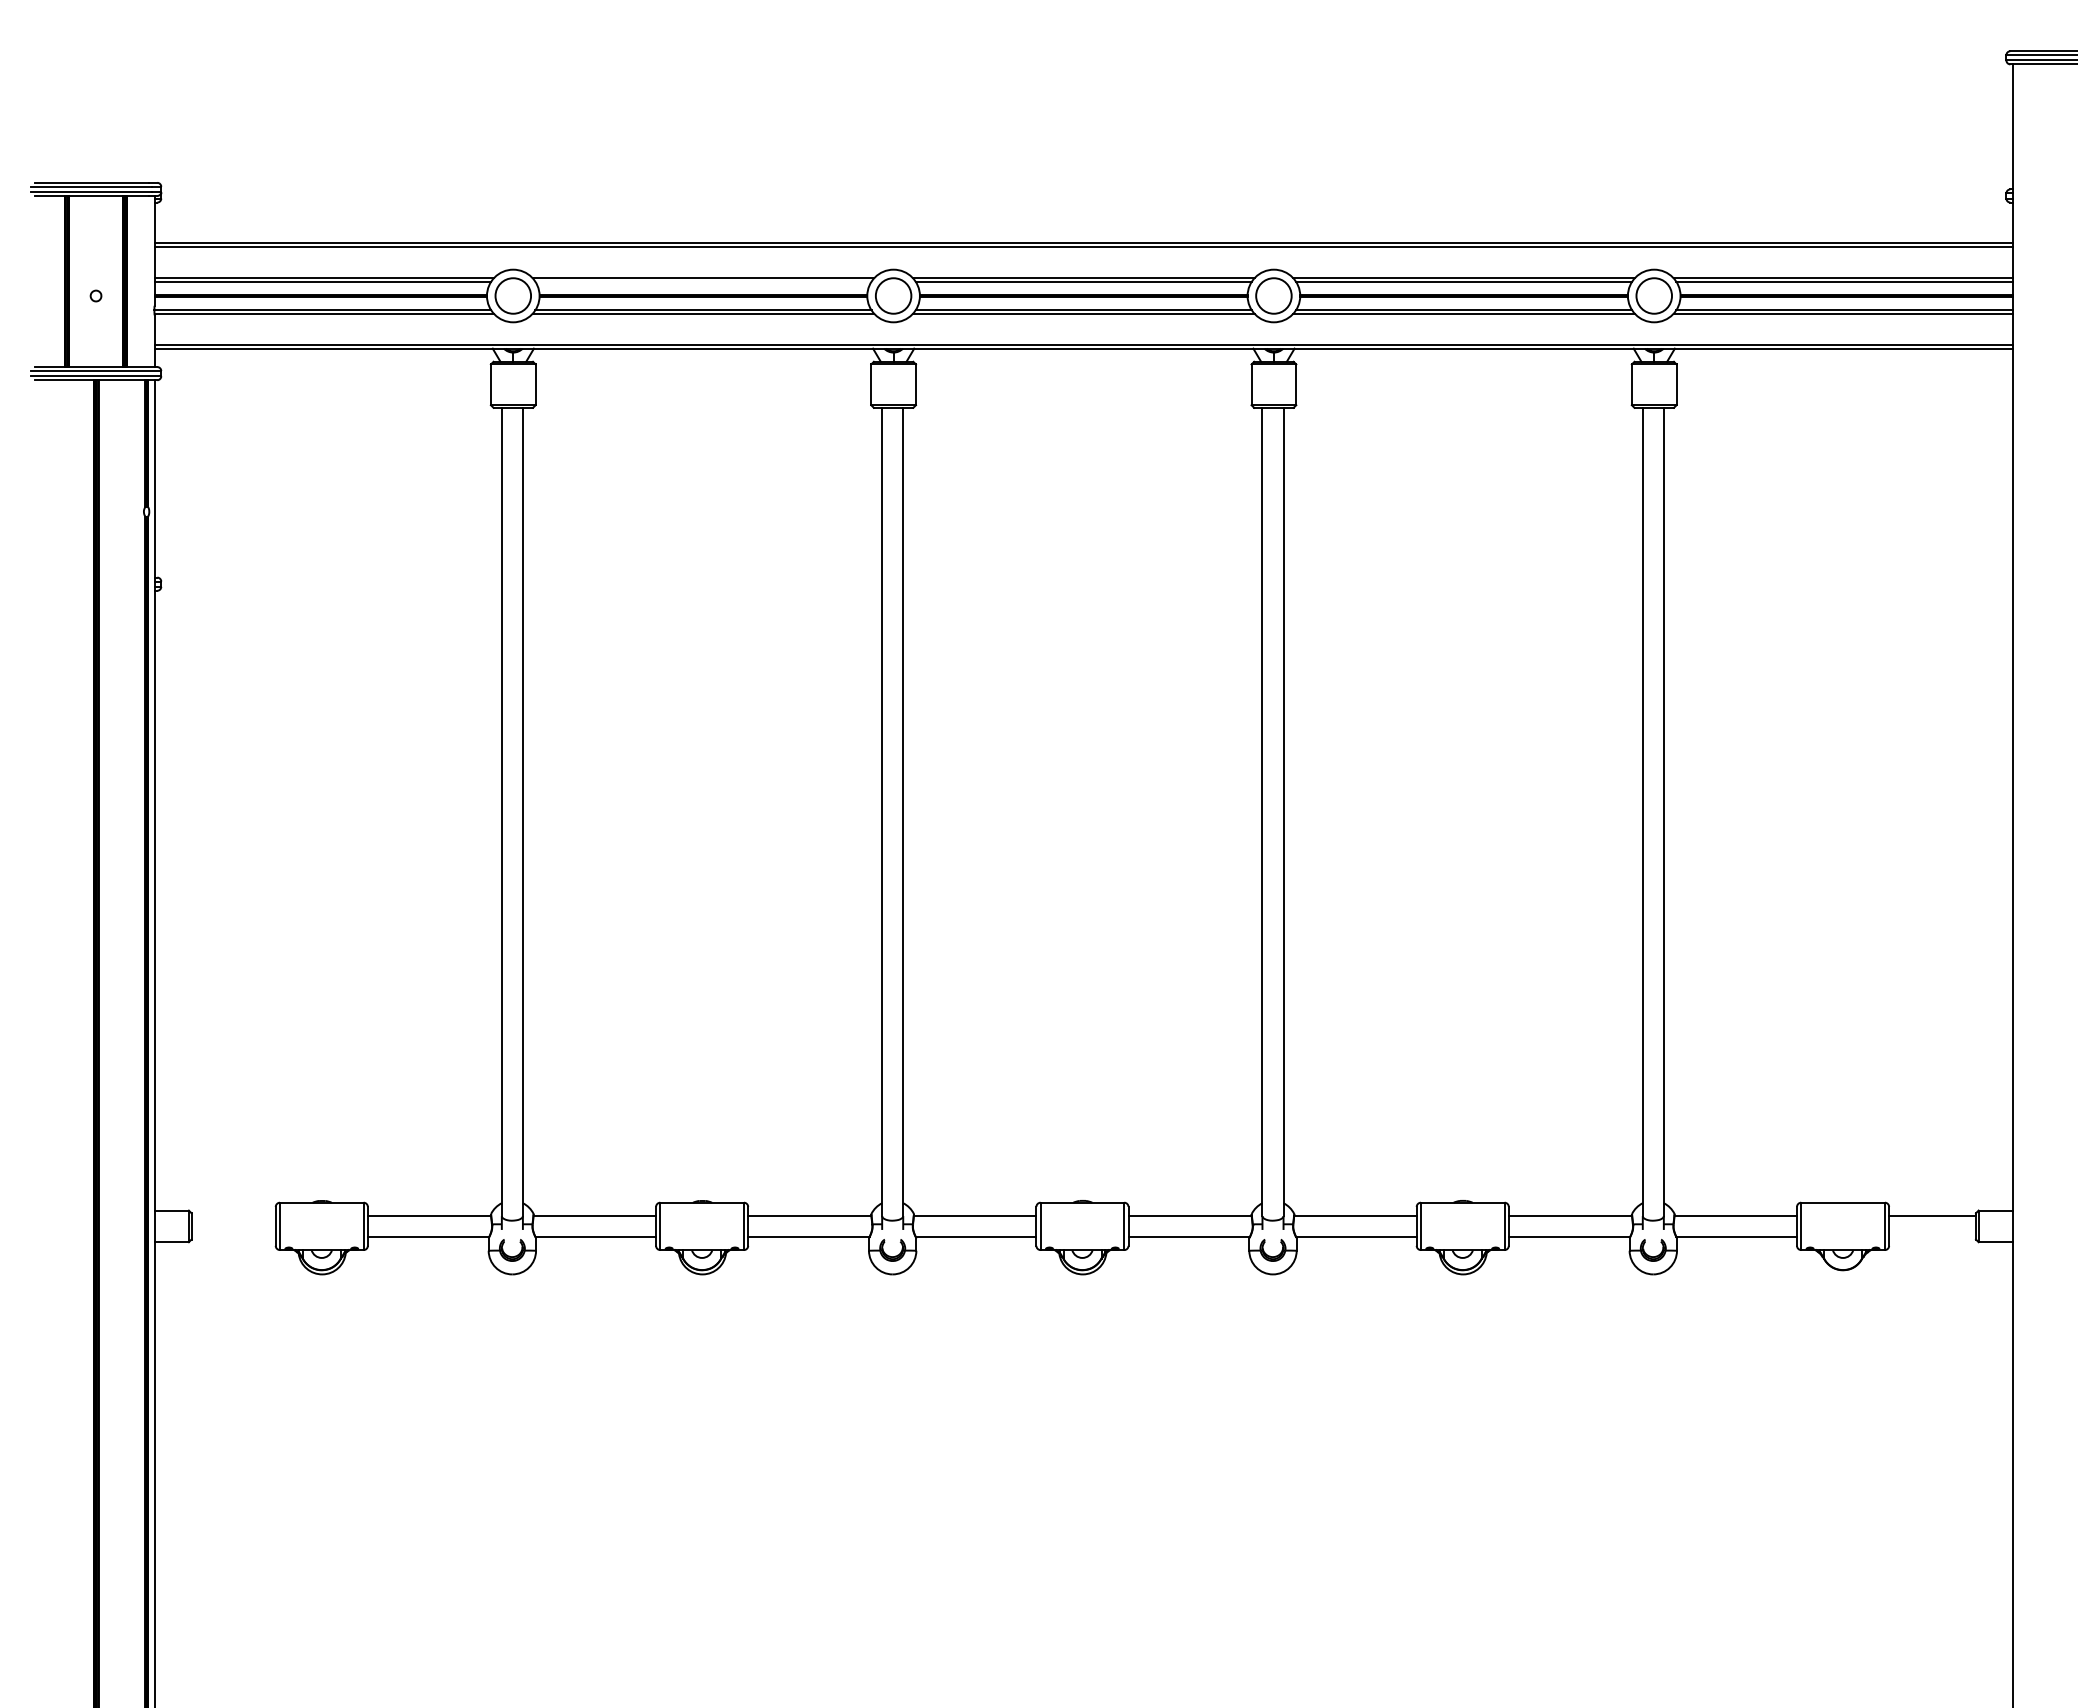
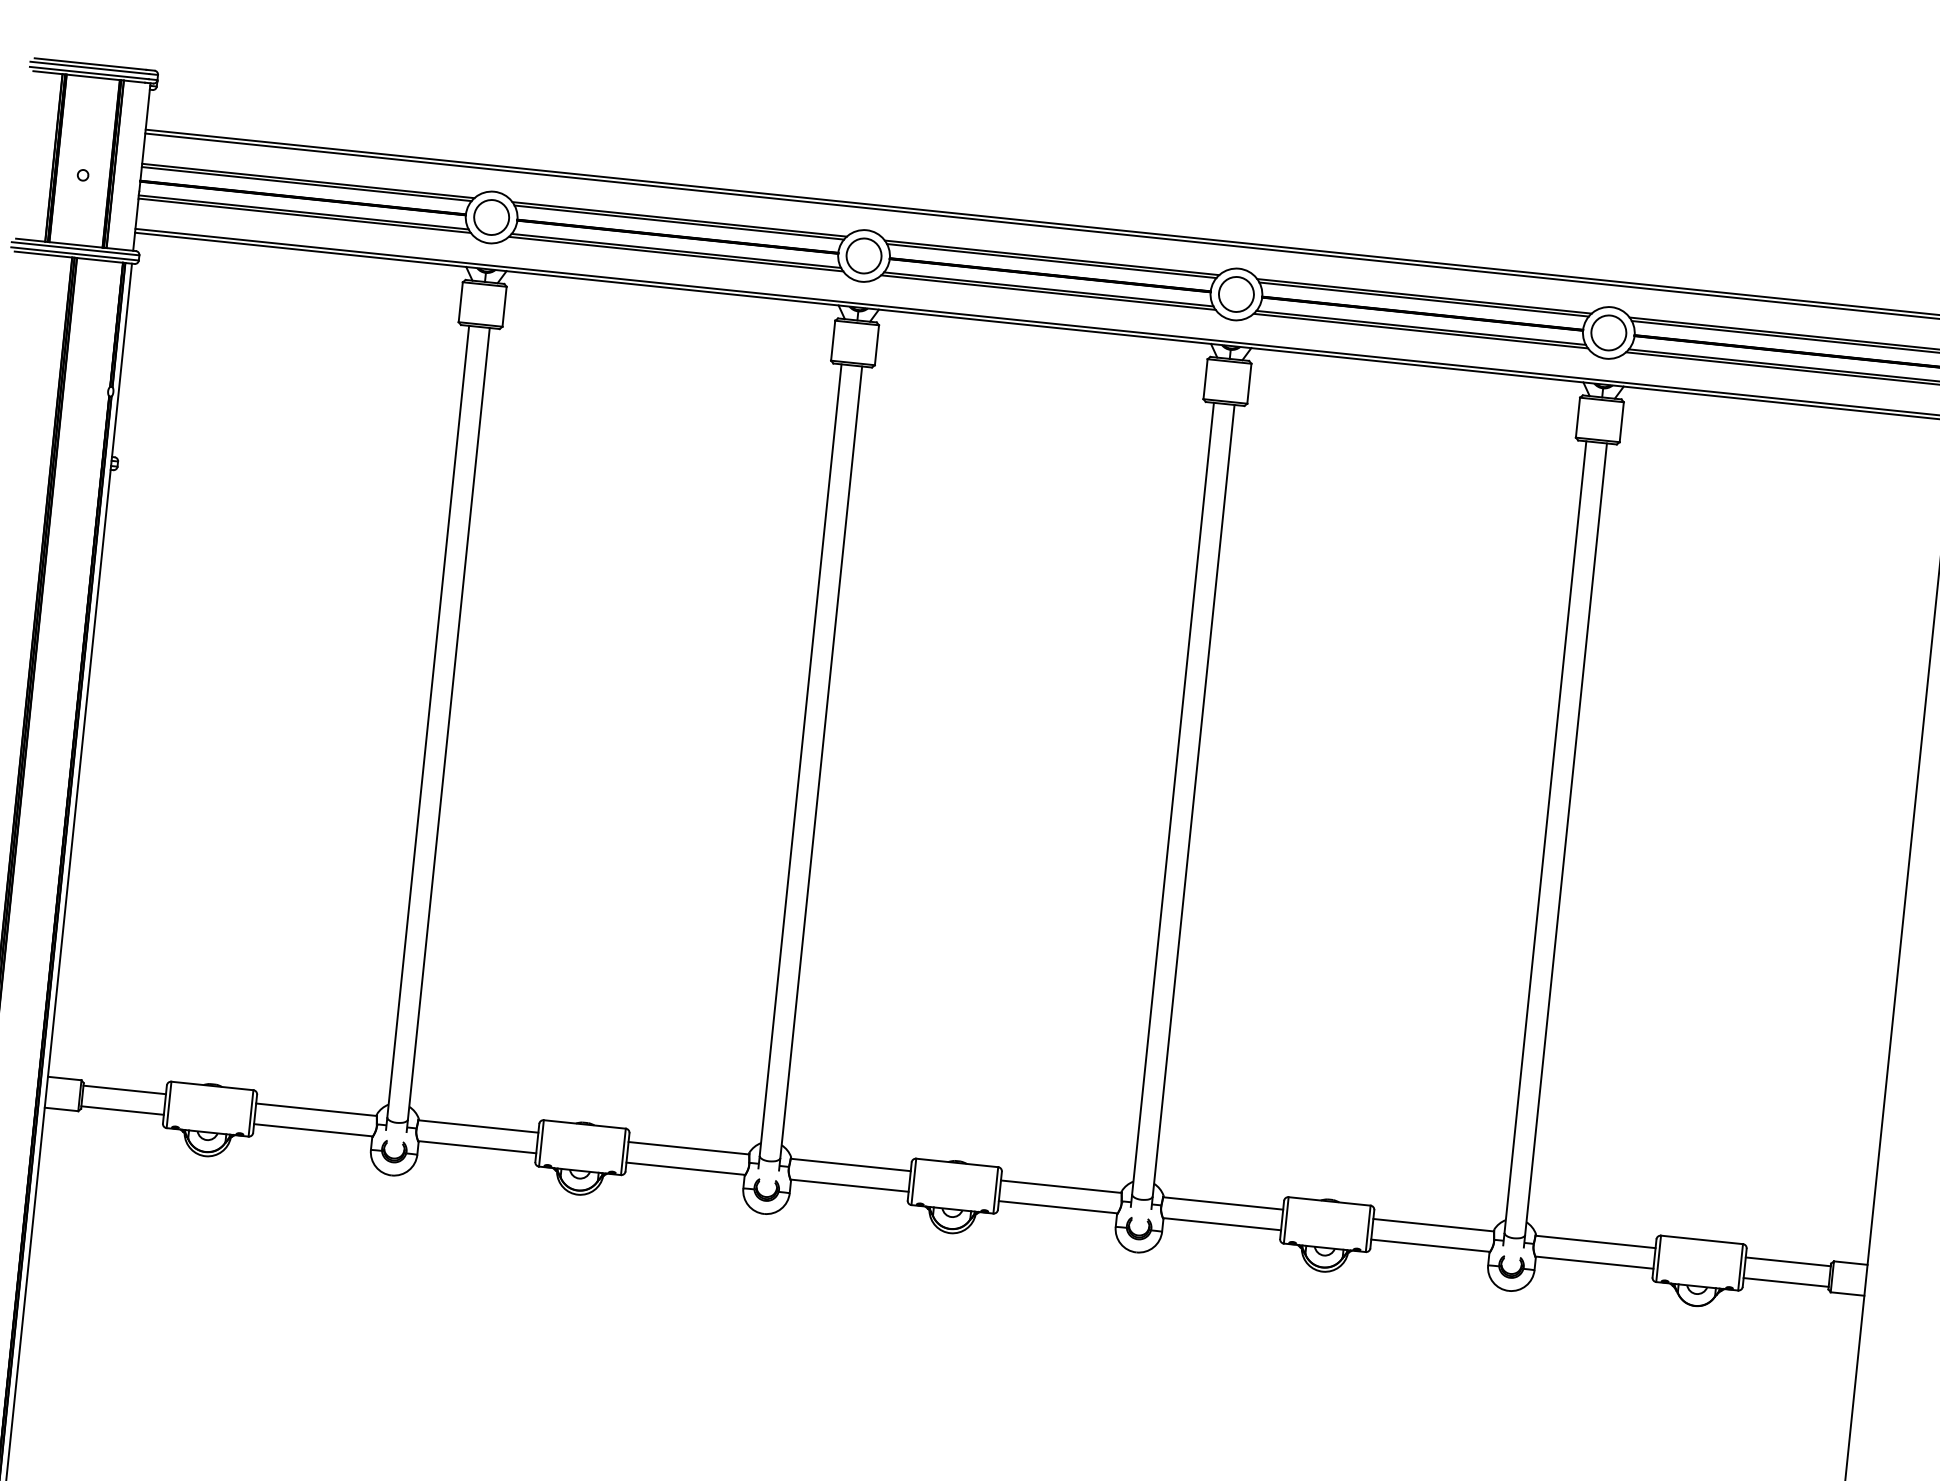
line: (703, 281) -> (679, 222), added
line: (233, 1215) -> (124, 1089), added
line: (233, 1236) -> (122, 1110), added
line: (1932, 1236) -> (1786, 1282), added

